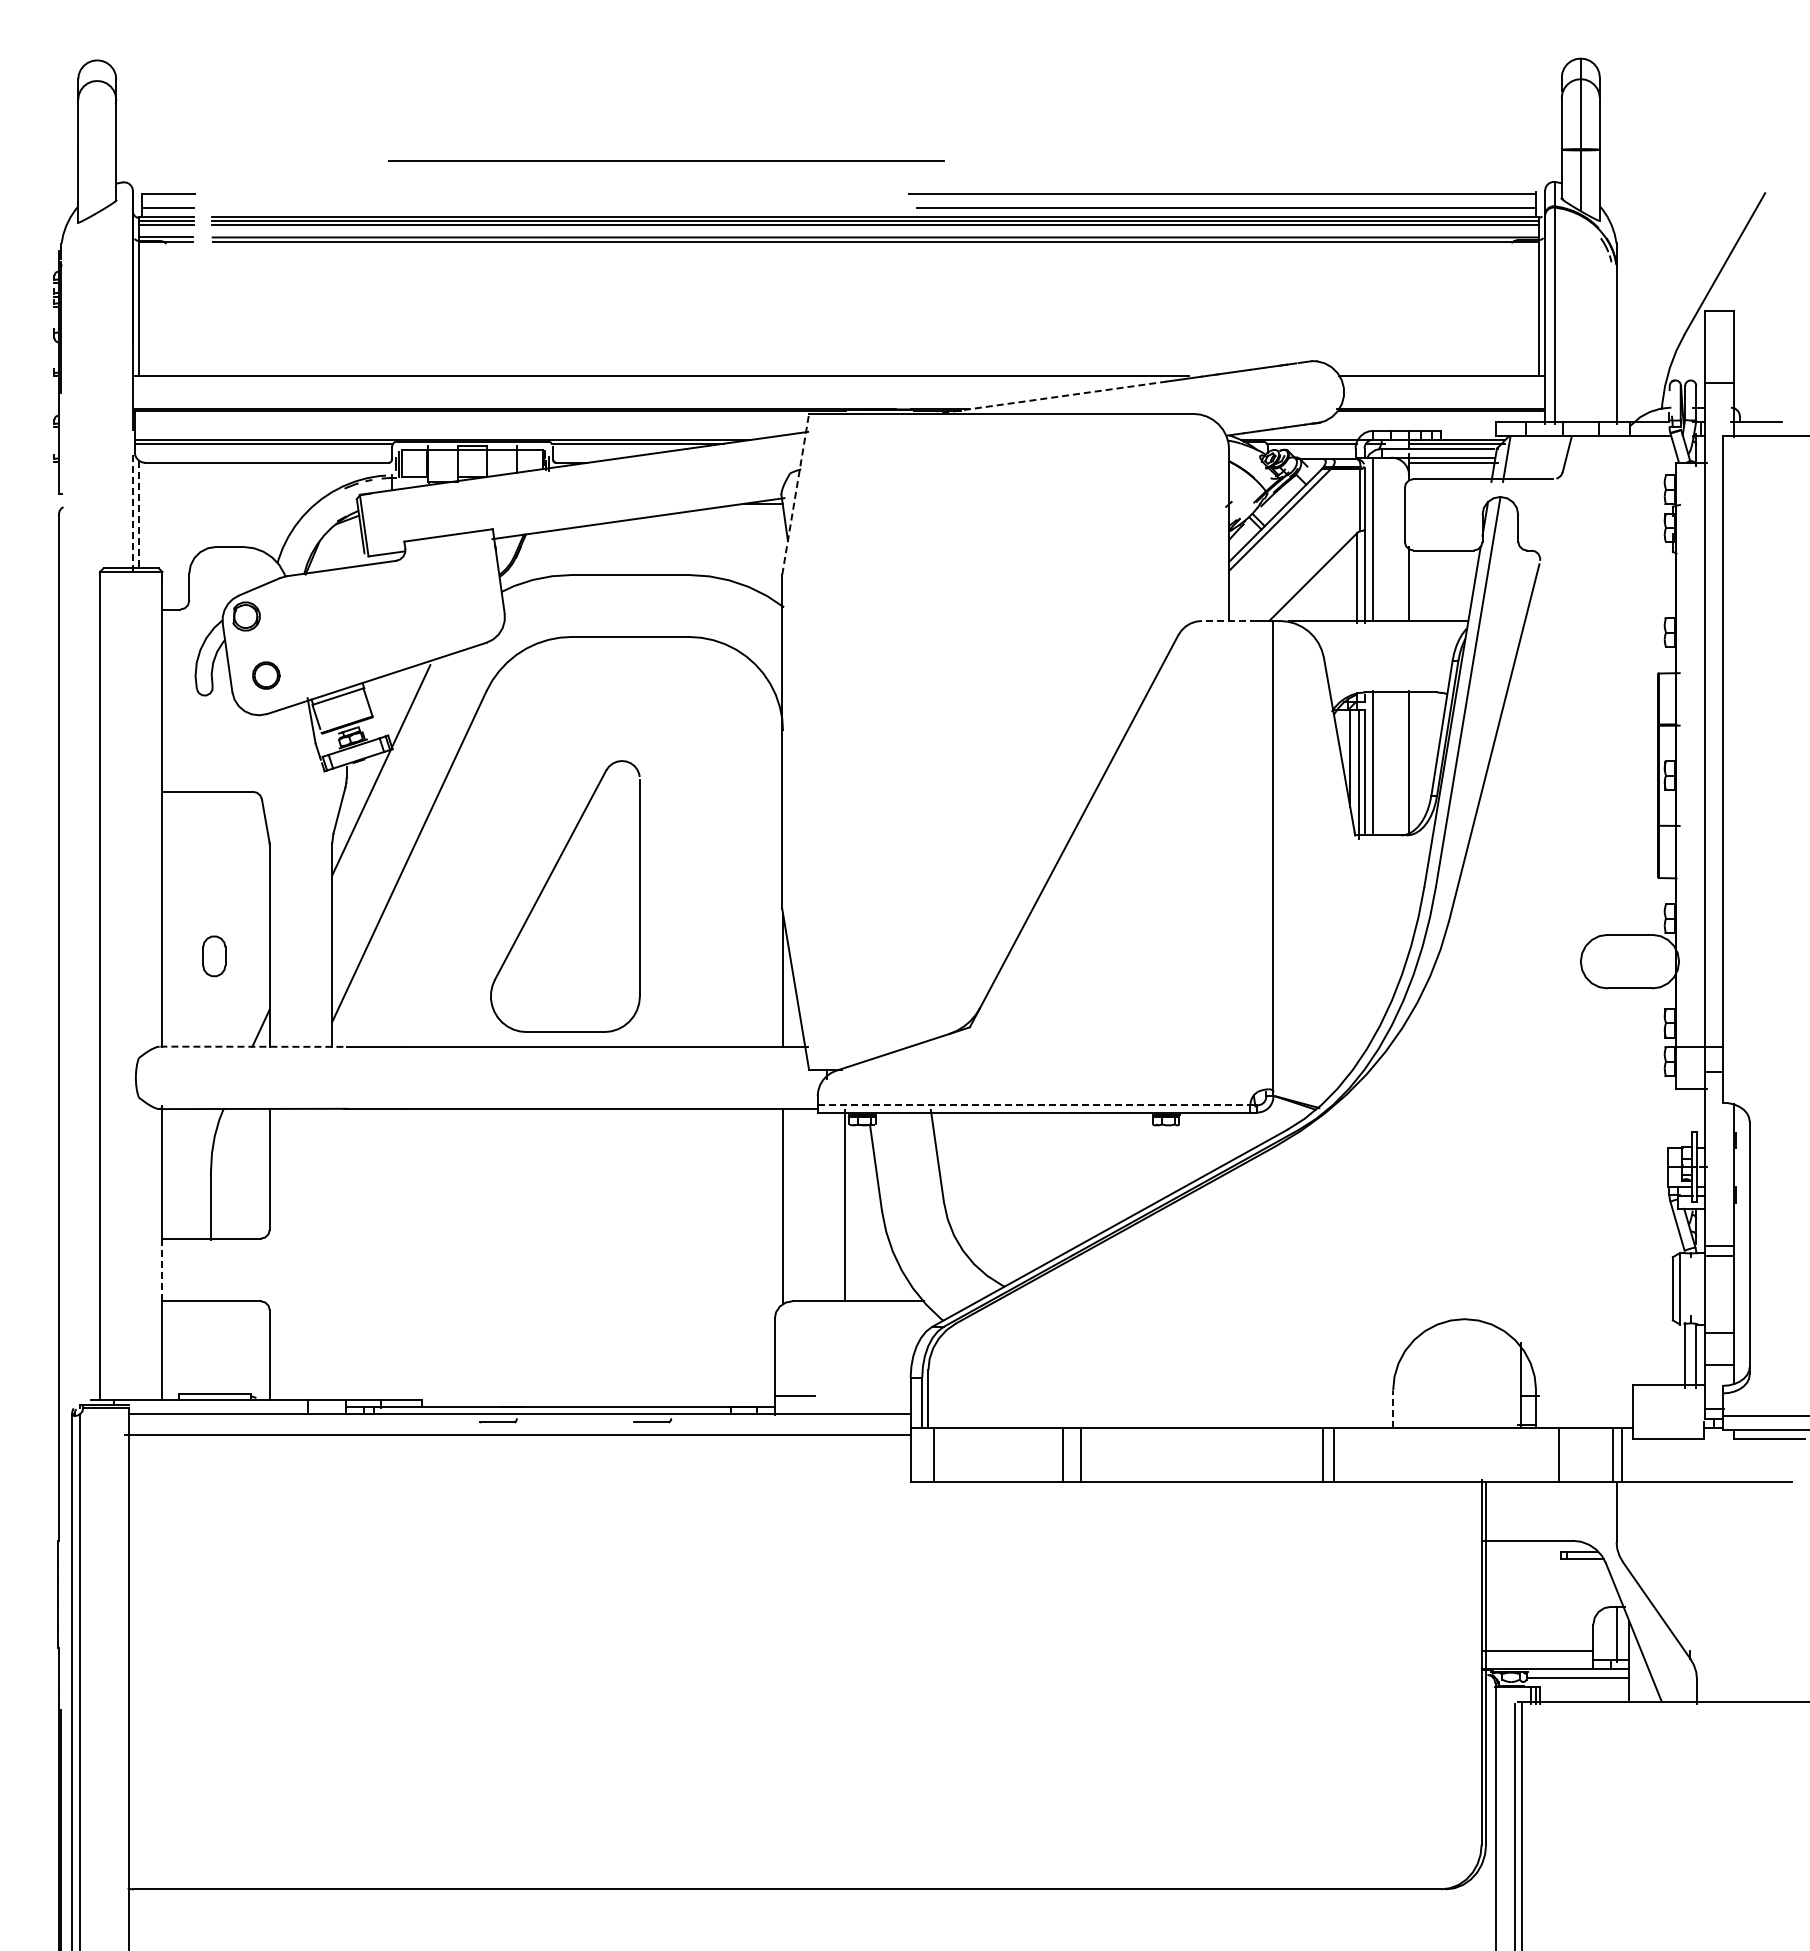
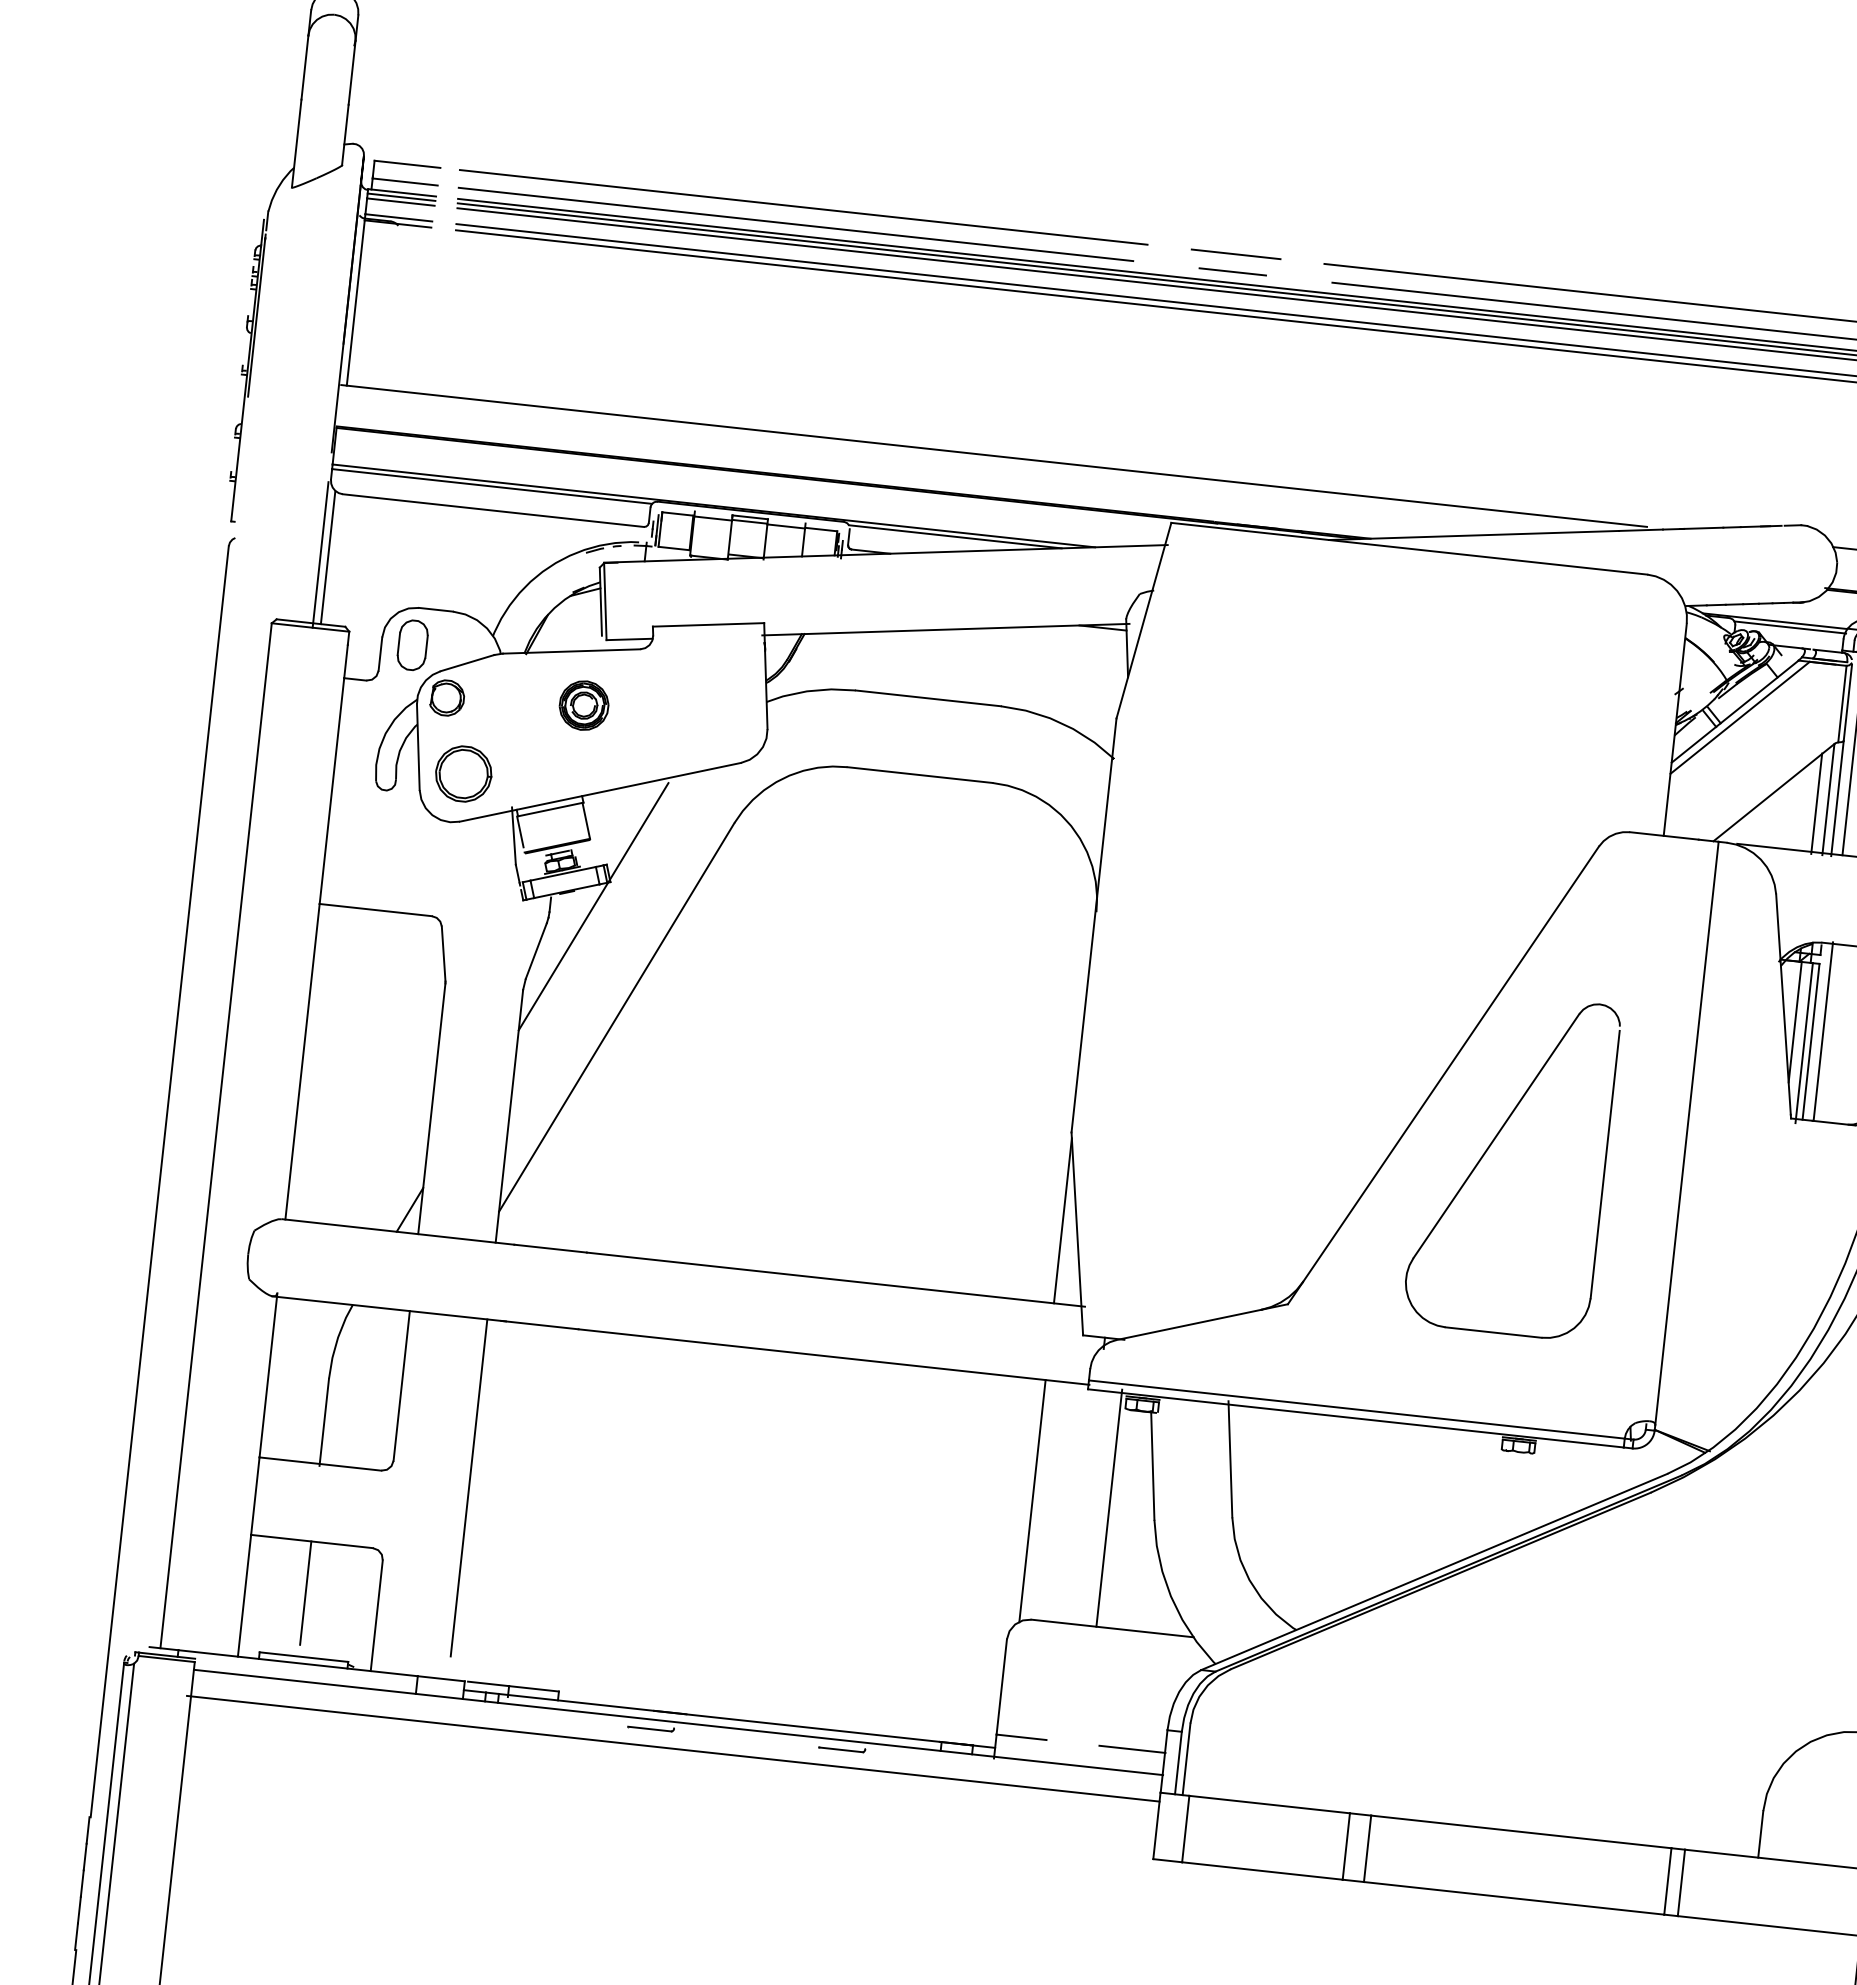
line: (666, 160) -> (803, 206), moved
line: (837, 193) -> (1236, 253), added
line: (483, 207) -> (795, 223), added
line: (836, 208) -> (1232, 272), added
line: (1051, 397) -> (1473, 535), dashed -> solid
line: (795, 494) -> (1143, 620), dashed -> solid
line: (132, 513) -> (319, 555), dashed -> solid
line: (139, 514) -> (328, 557), dashed -> solid
line: (1348, 581) -> (1816, 803), added
part: (356, 610) -> (584, 705), added
line: (1229, 620) -> (1664, 835), dashed -> solid
part: (266, 675) -> (464, 773), size x1.67
part: (545, 887) -> (1488, 1150), moved
part: (214, 956) -> (412, 645), moved
line: (254, 1046) -> (399, 1231), dashed -> solid
line: (1034, 1105) -> (1357, 1409), dashed -> solid
line: (332, 1244) -> (469, 1487), added
line: (162, 1269) -> (255, 1495), dashed -> solid
line: (211, 1342) -> (306, 1592), added
line: (884, 1396) -> (1132, 1749), added
line: (1393, 1409) -> (1761, 1834), dashed -> solid

